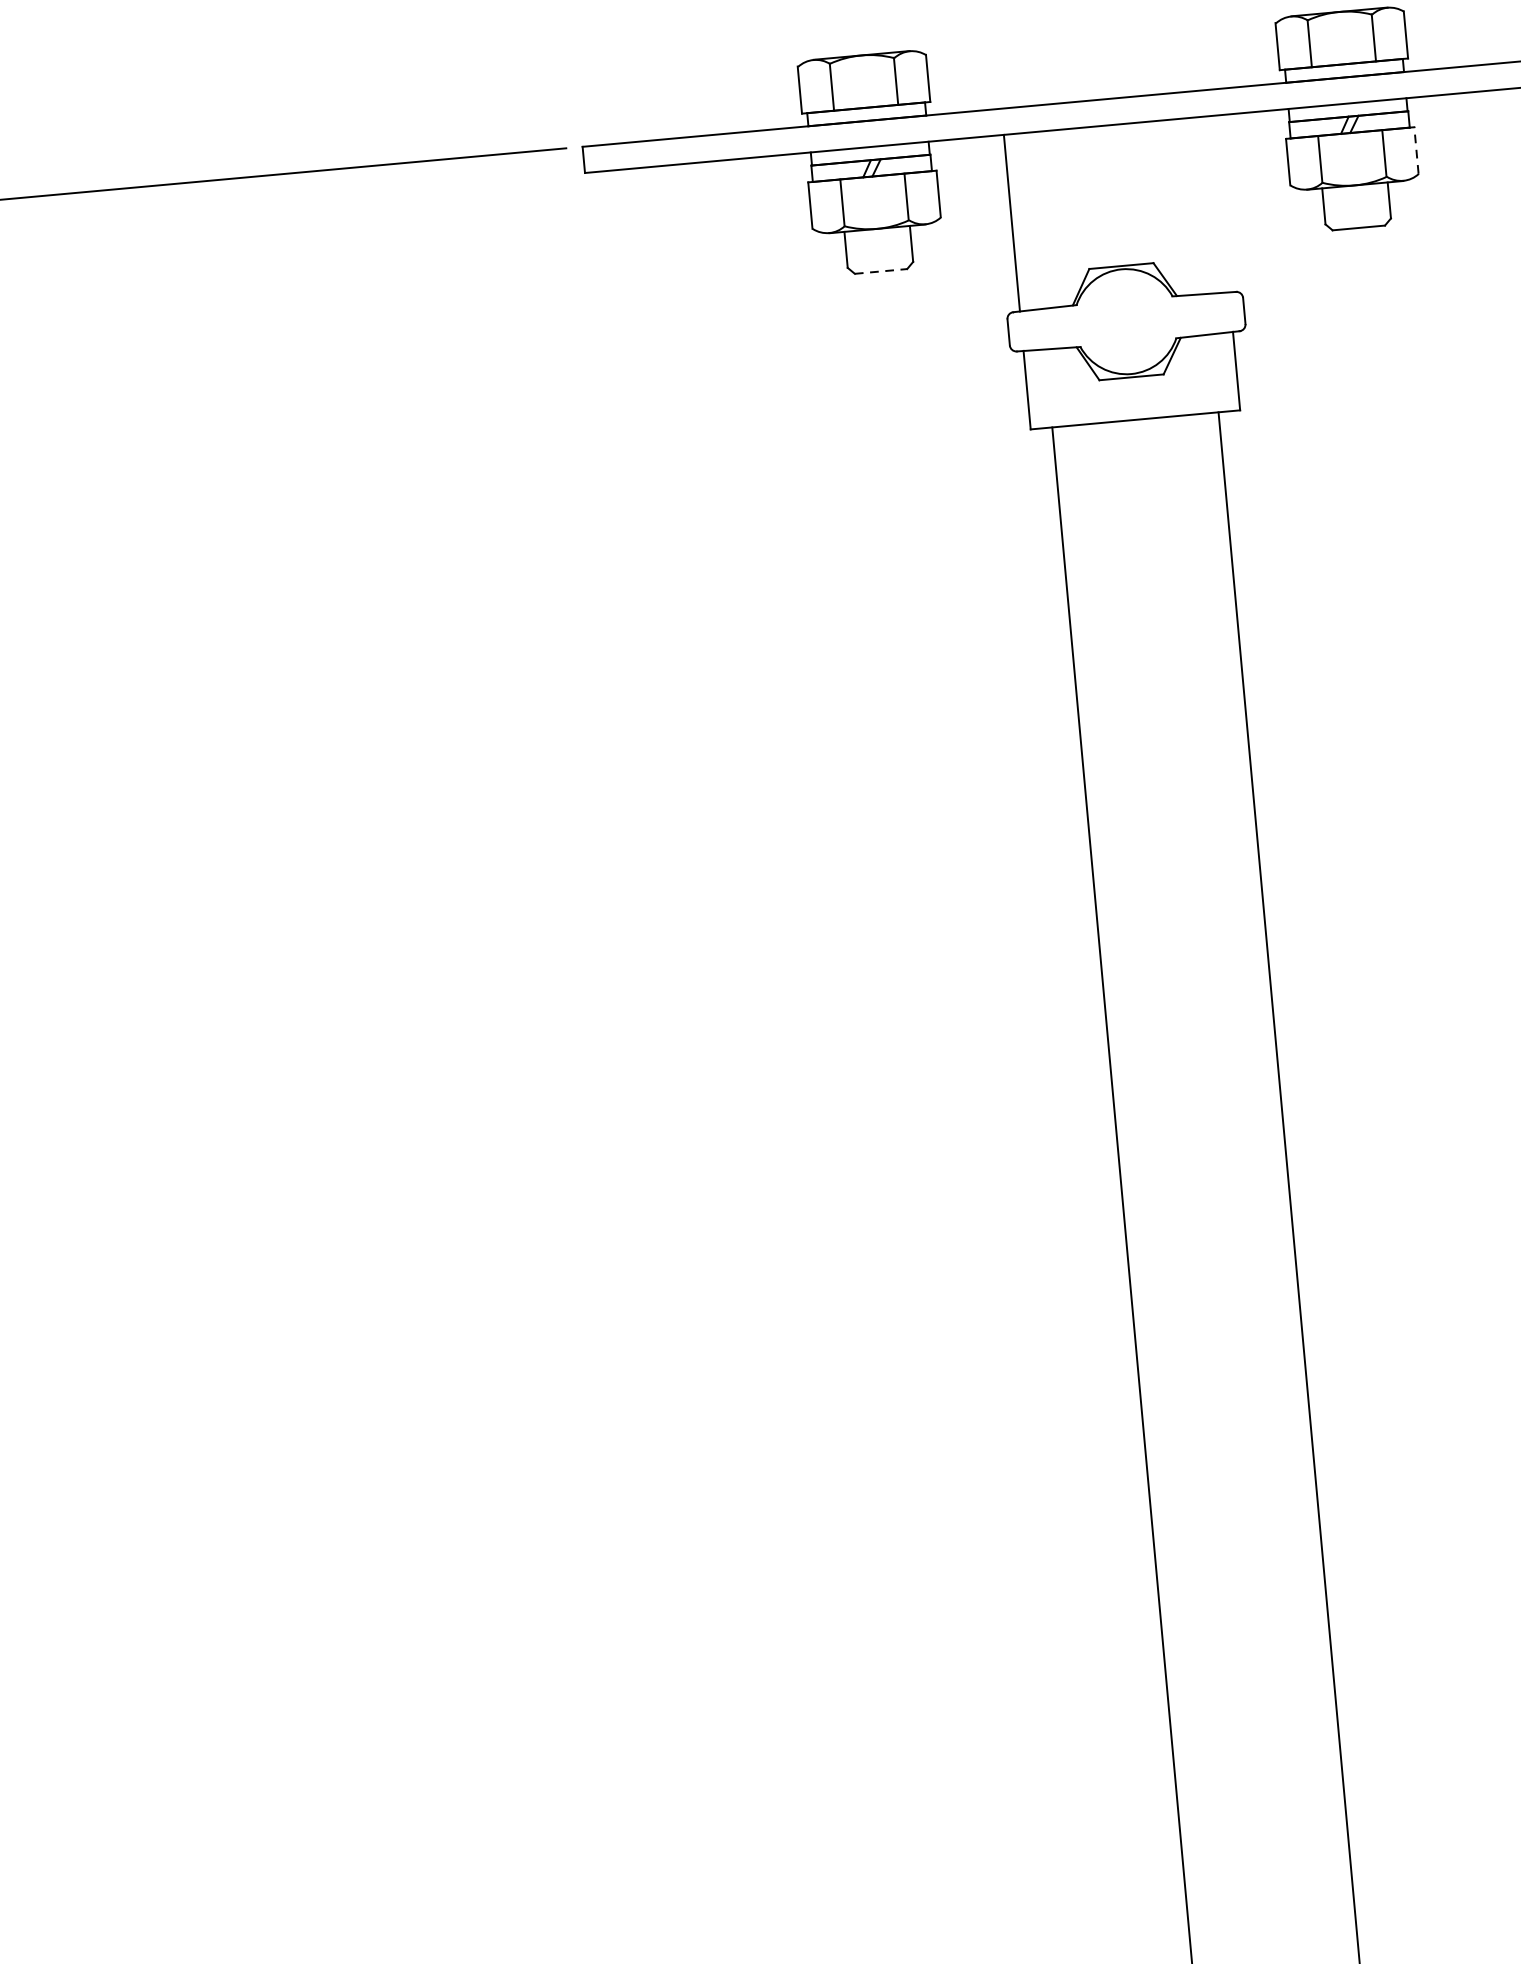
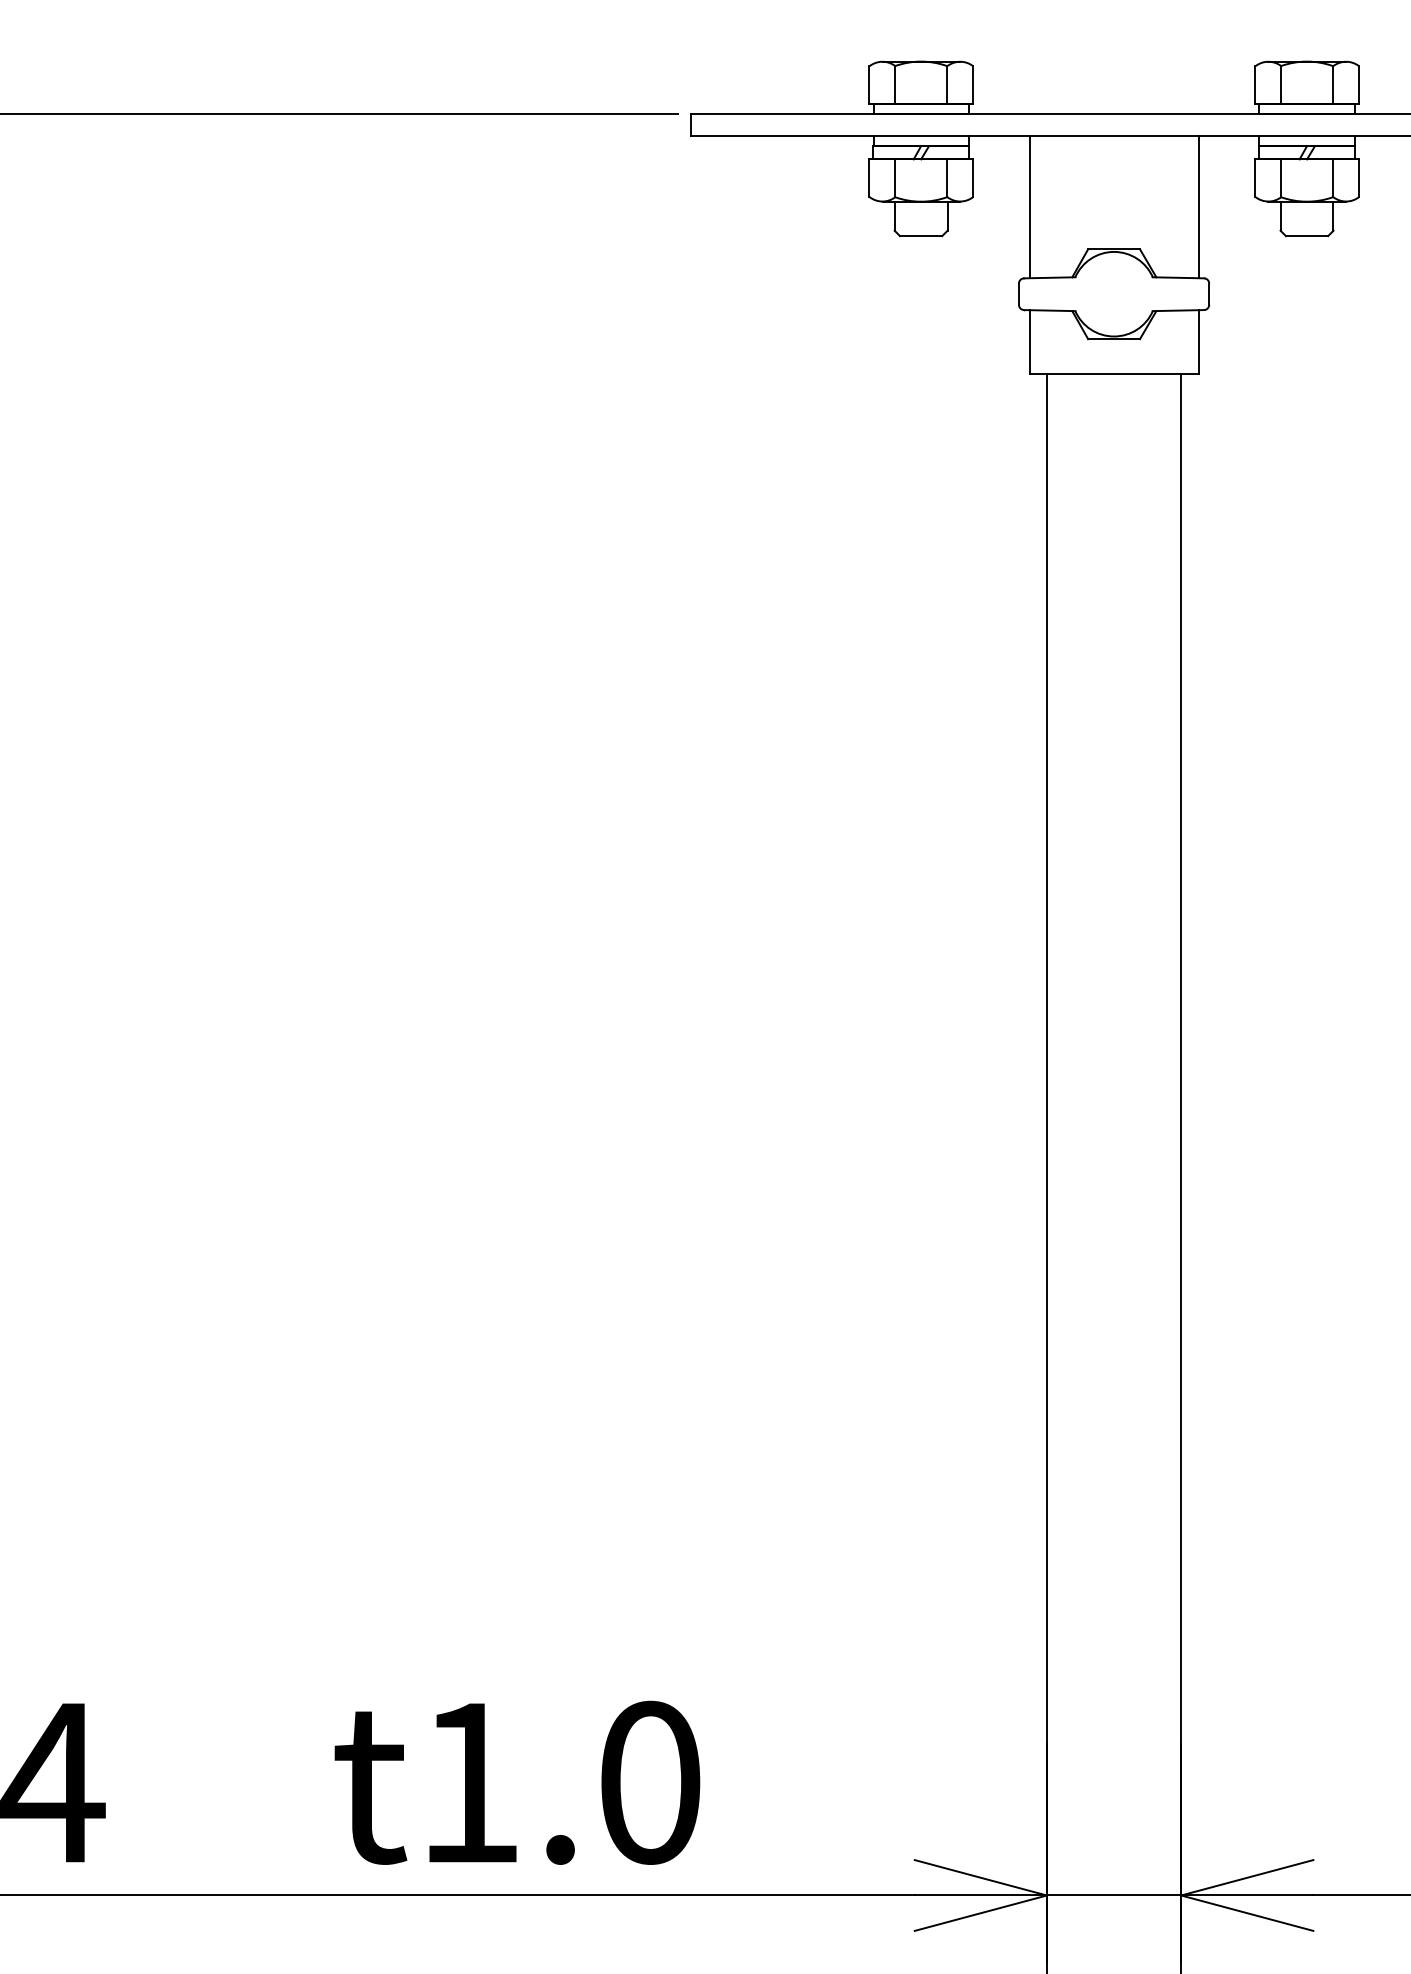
line: (1416, 150) -> (1358, 178), dashed -> solid
line: (1221, 203) -> (1198, 206), added
line: (881, 271) -> (921, 236), dashed -> solid

